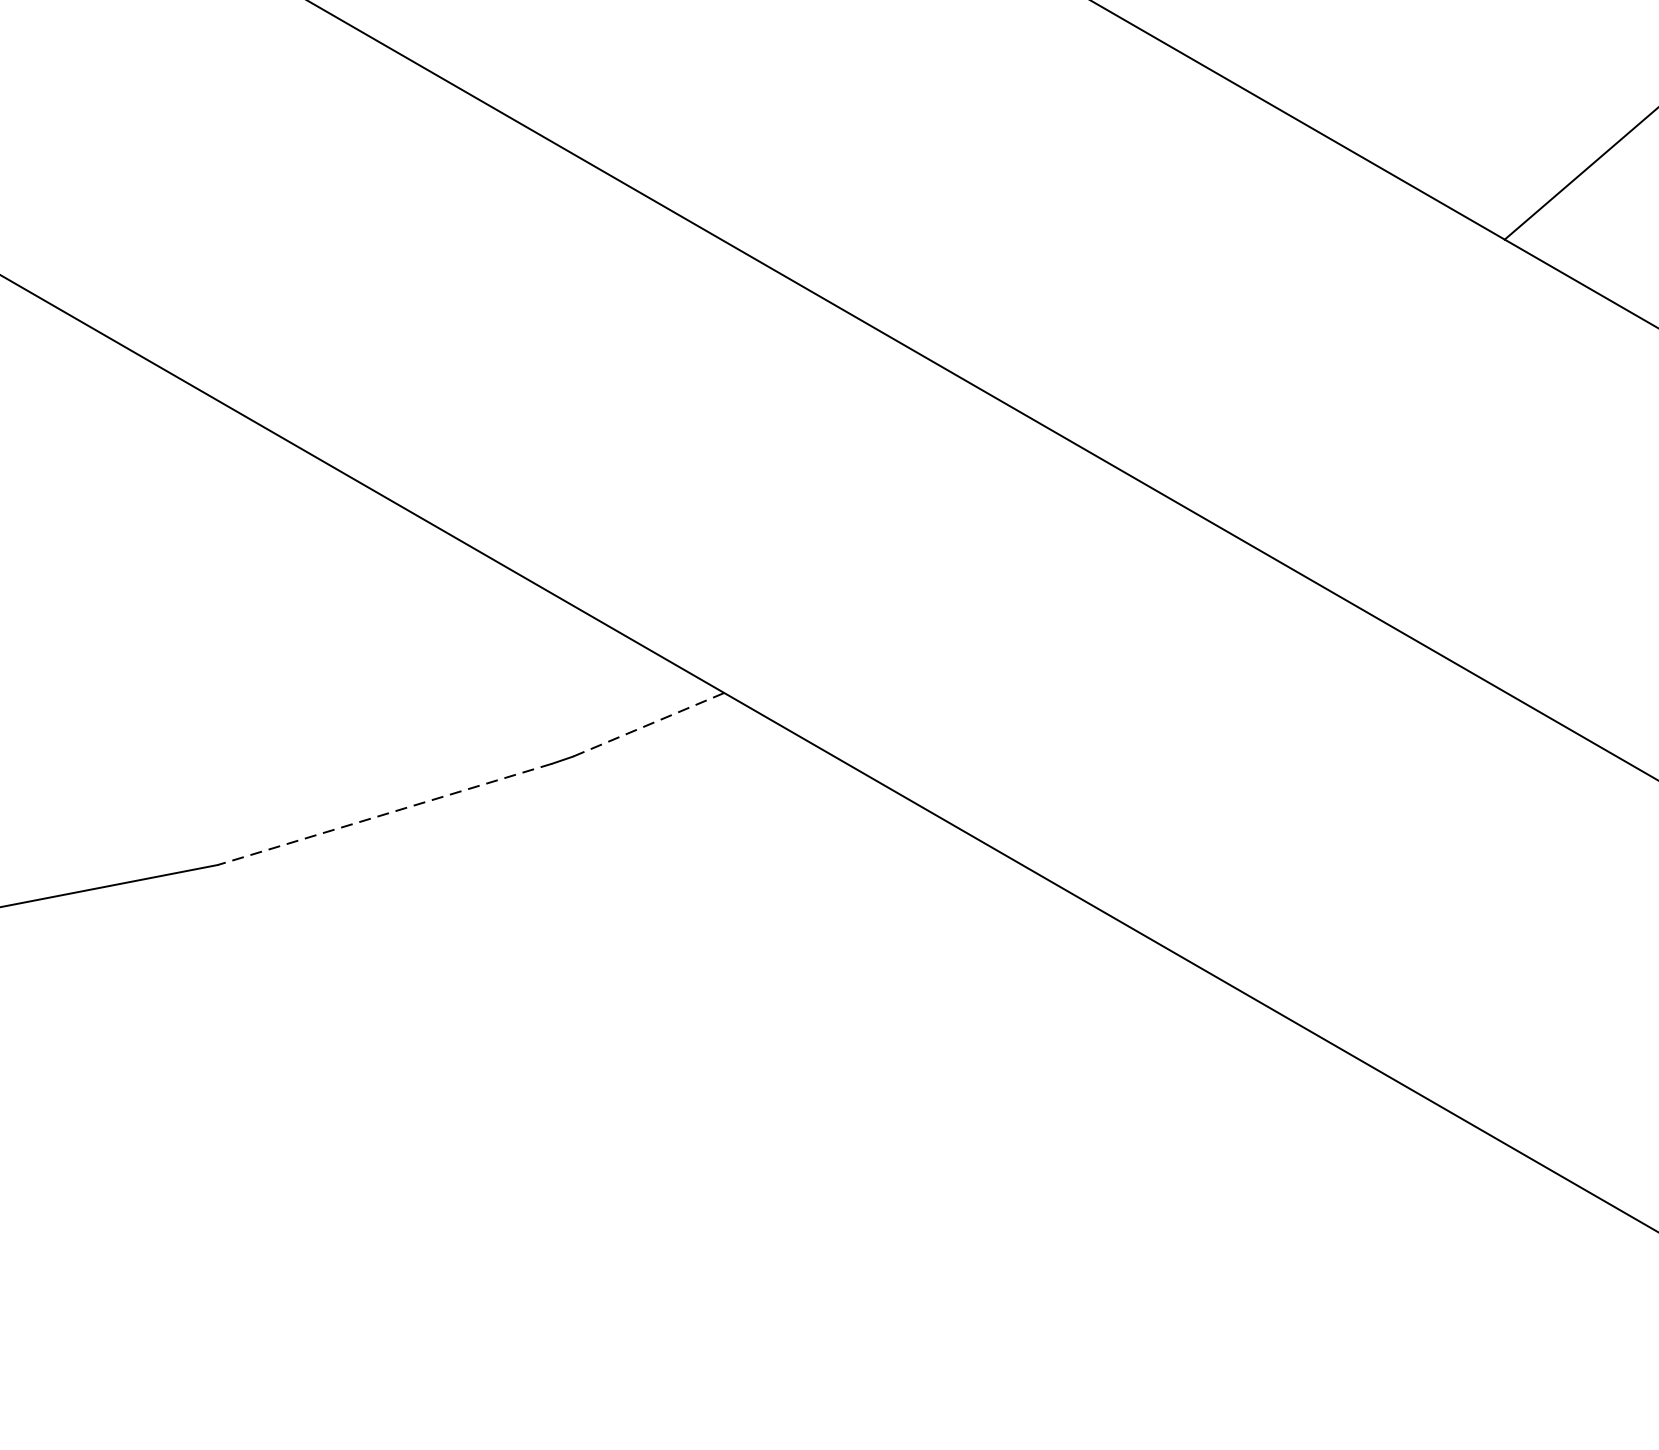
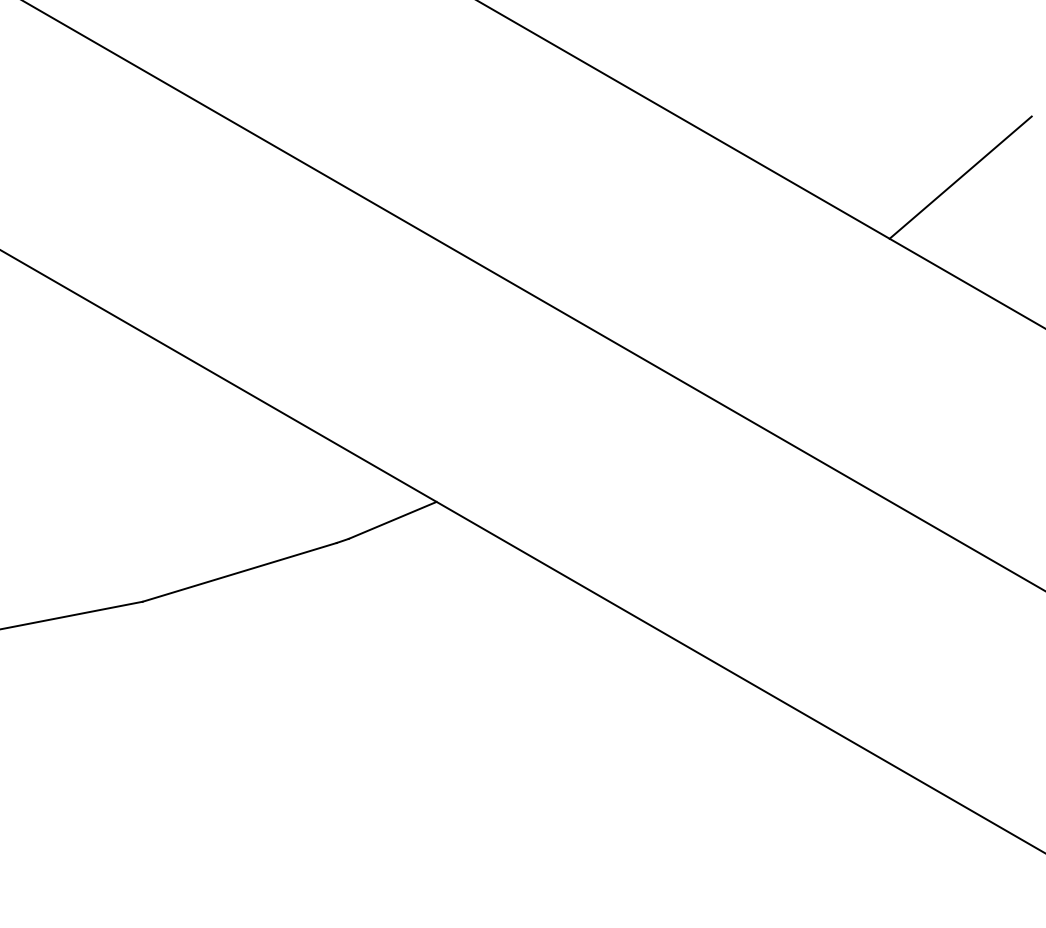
line: (648, 725) -> (392, 520), dashed -> solid
line: (384, 814) -> (239, 572), dashed -> solid

